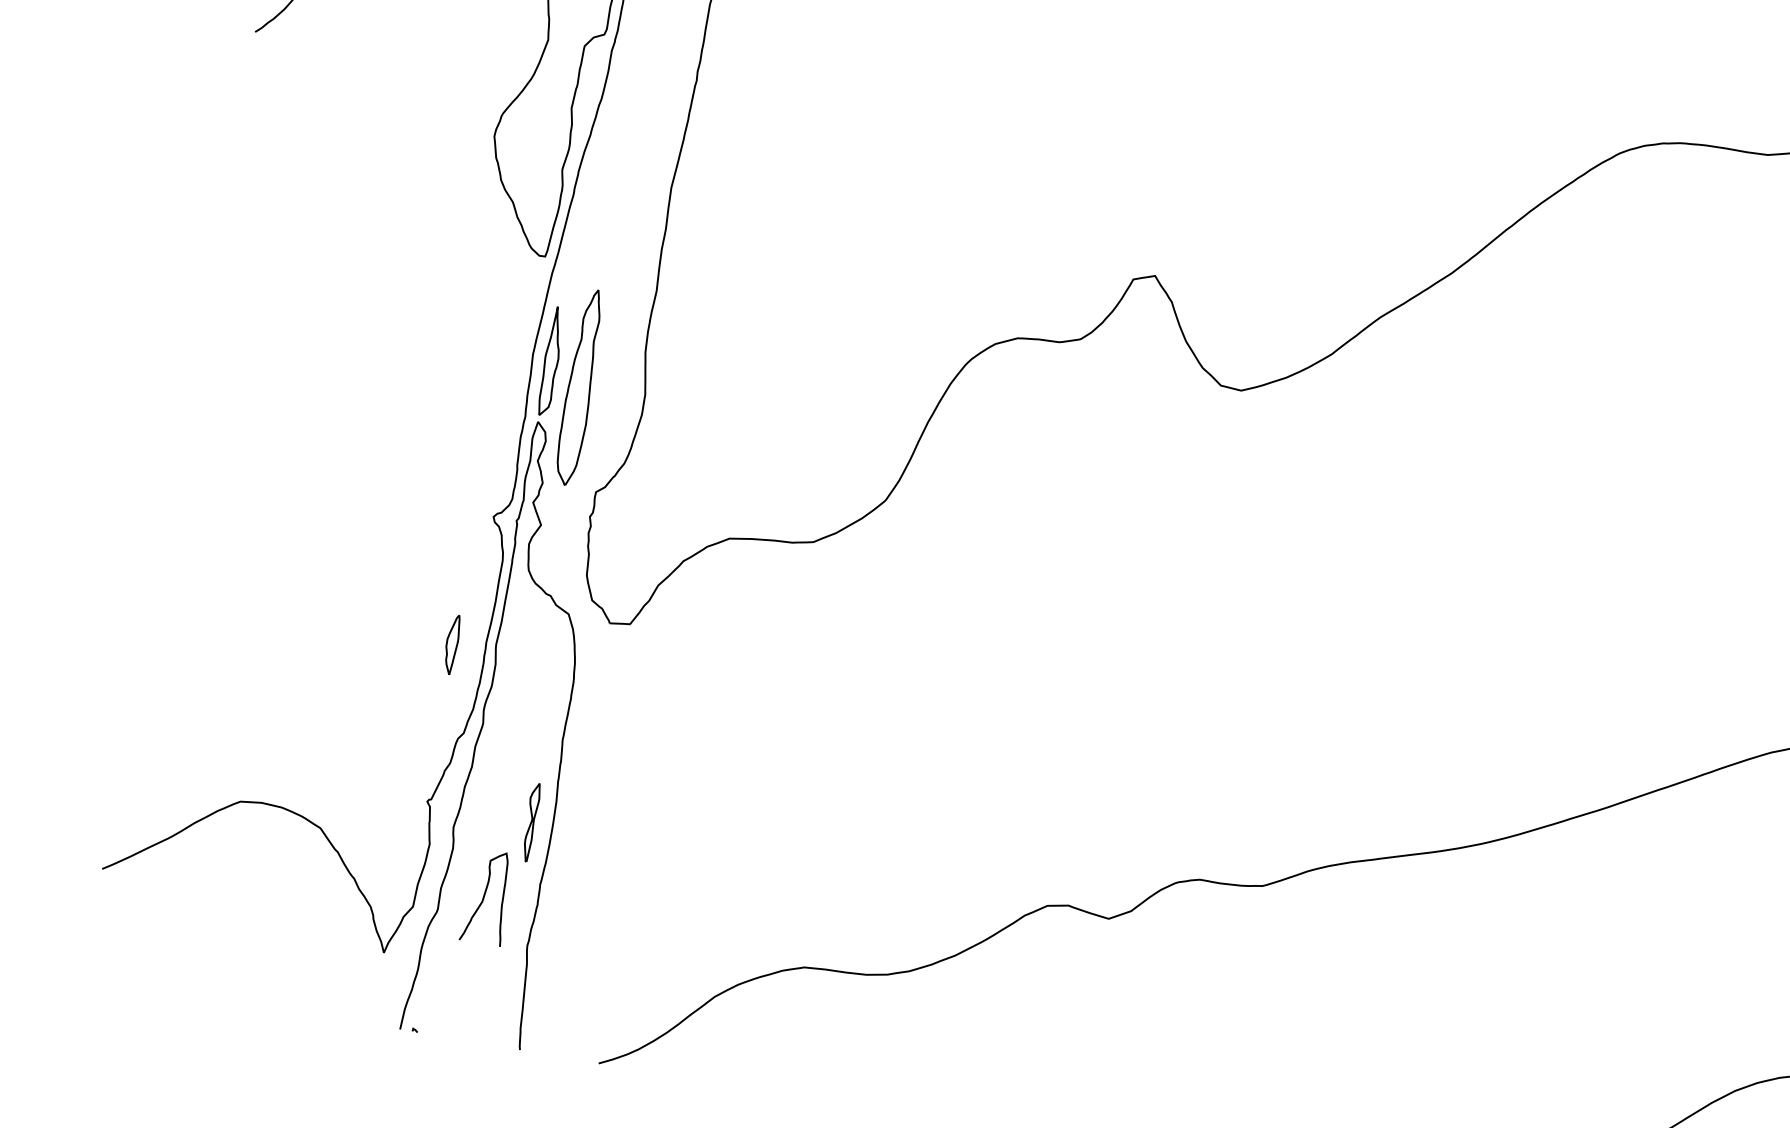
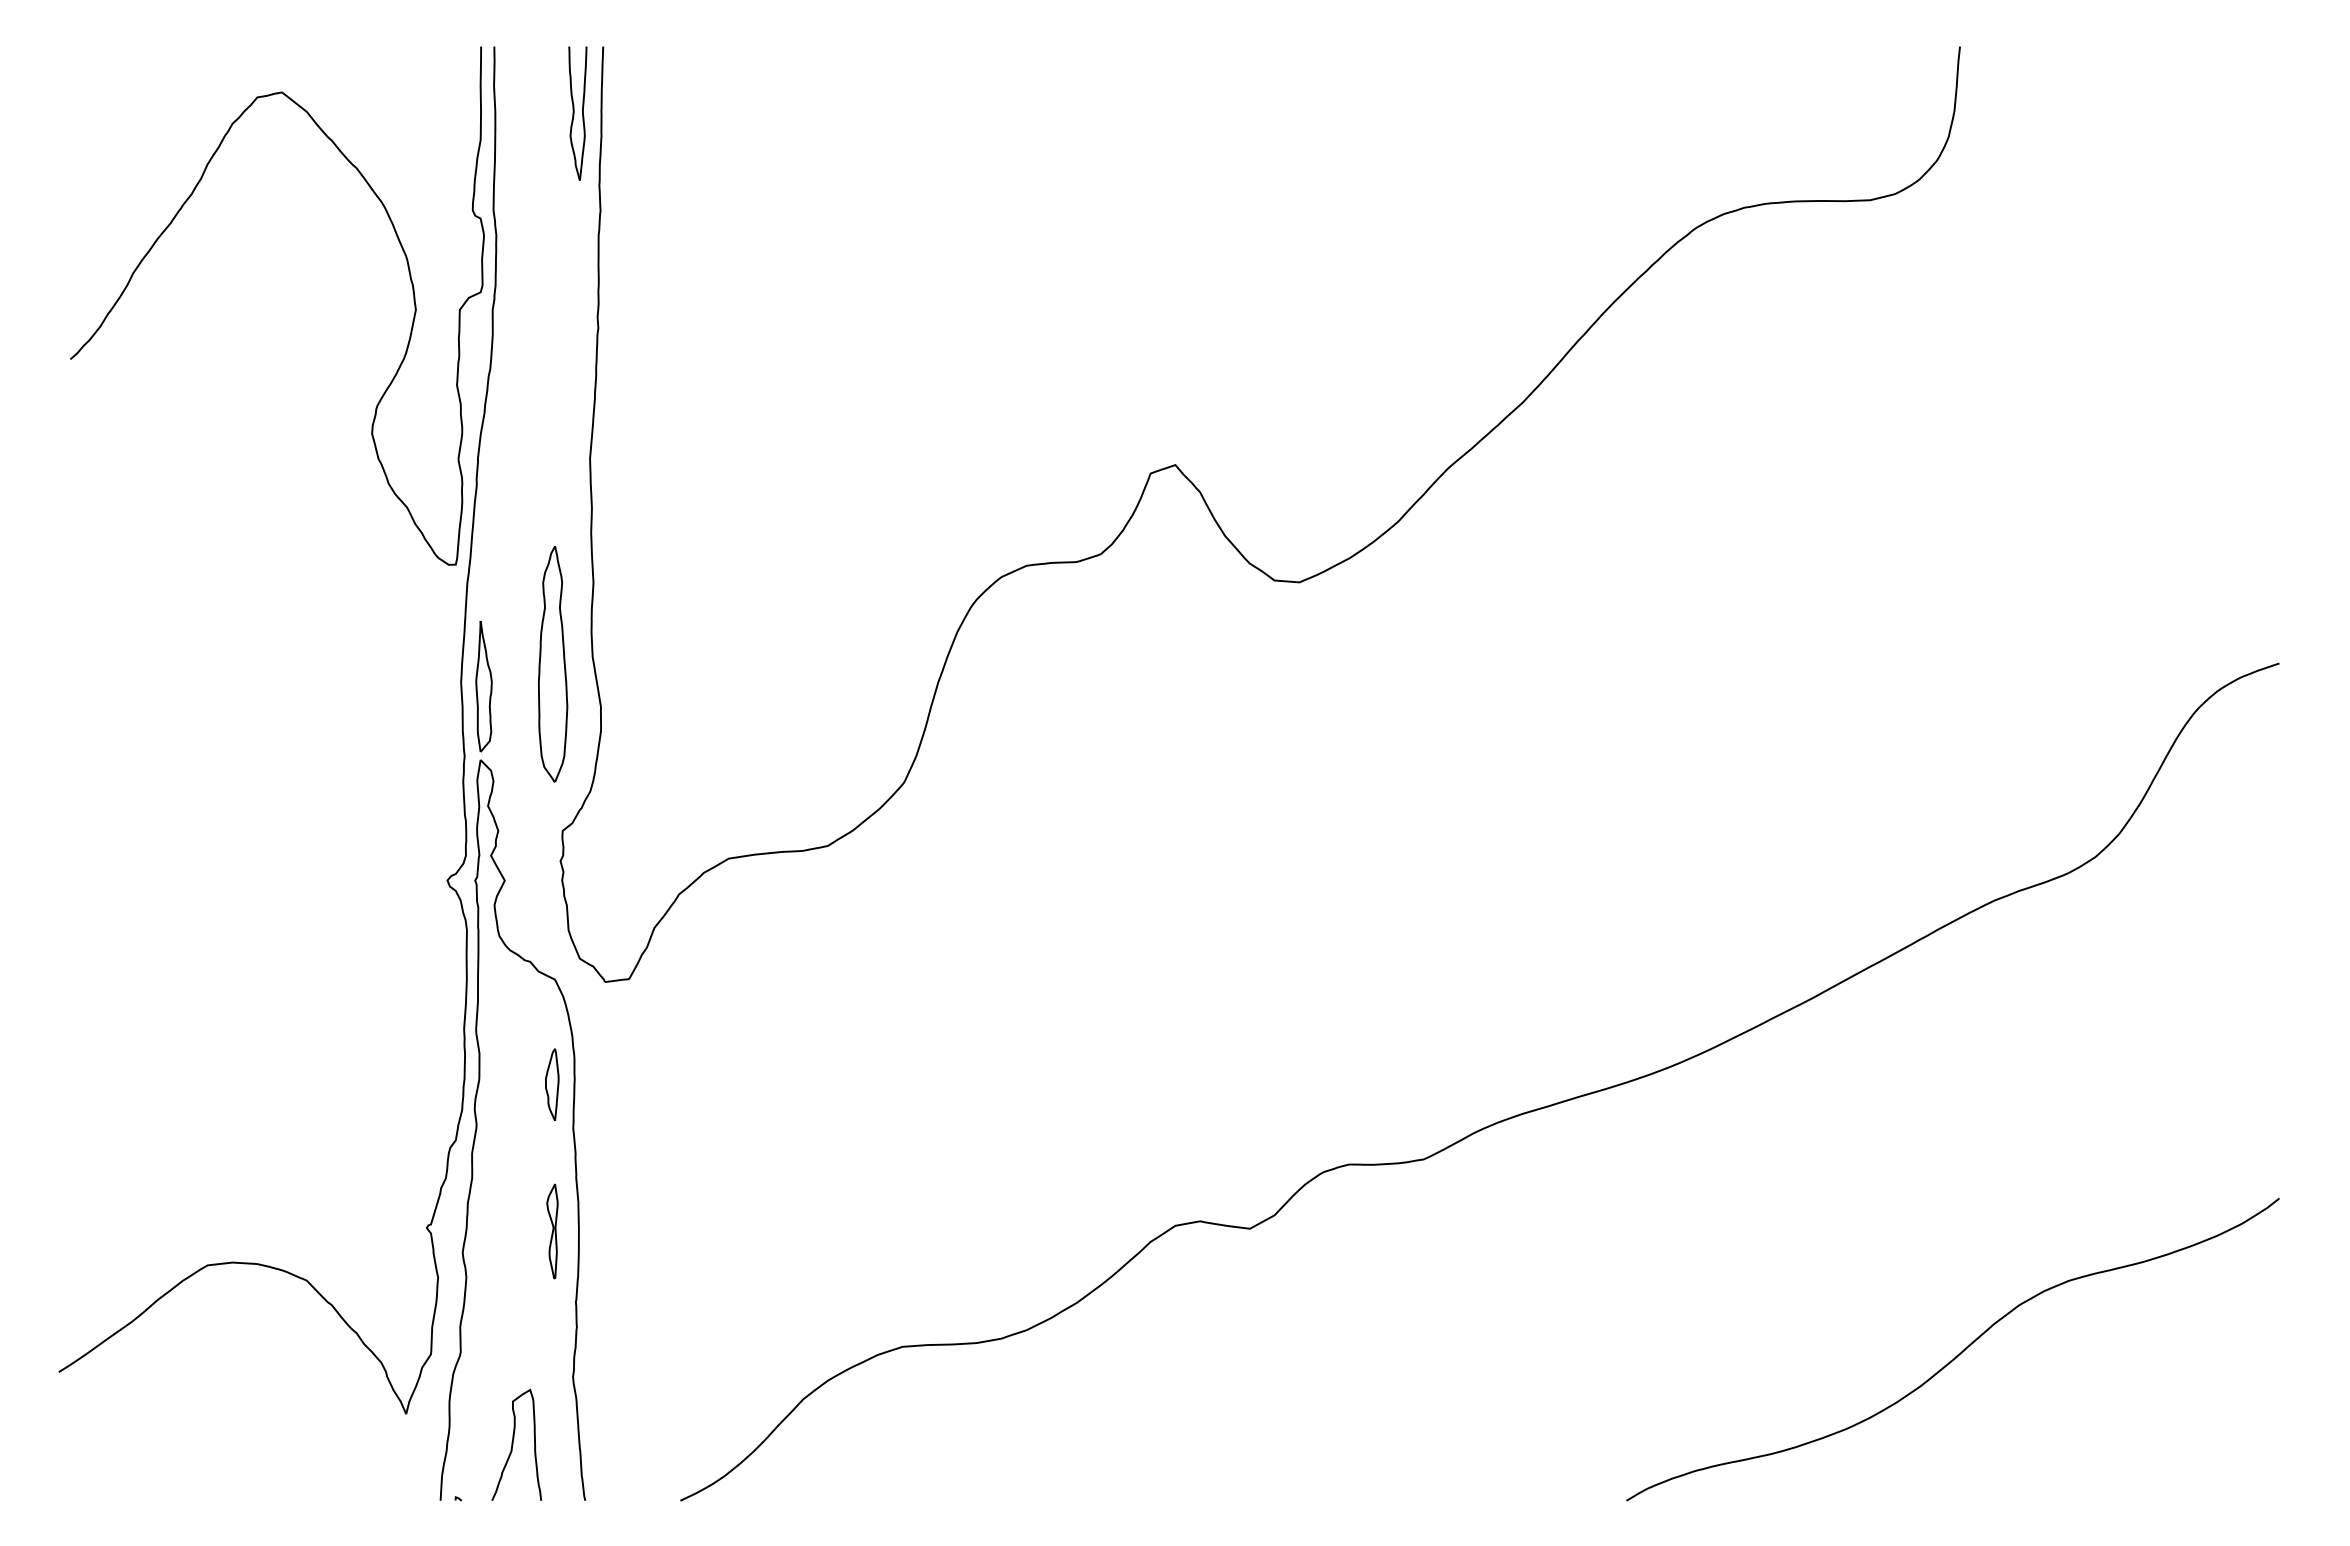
part: (580, 387) -> (553, 664), moved
part: (452, 644) -> (552, 1084), moved
curve: (485, 896) -> (513, 1444), moved

